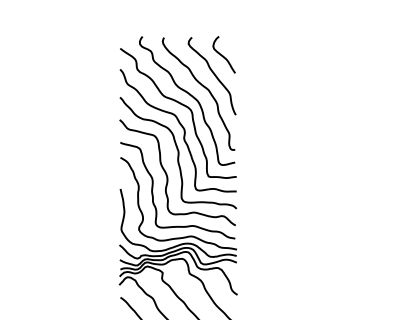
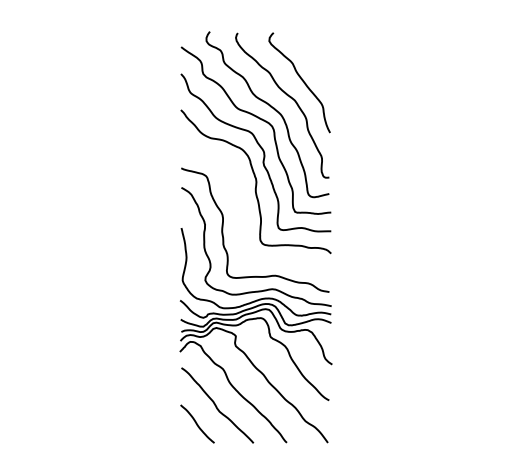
curve: (223, 55) -> (314, 56), removed
curve: (167, 176) -> (242, 211), removed

